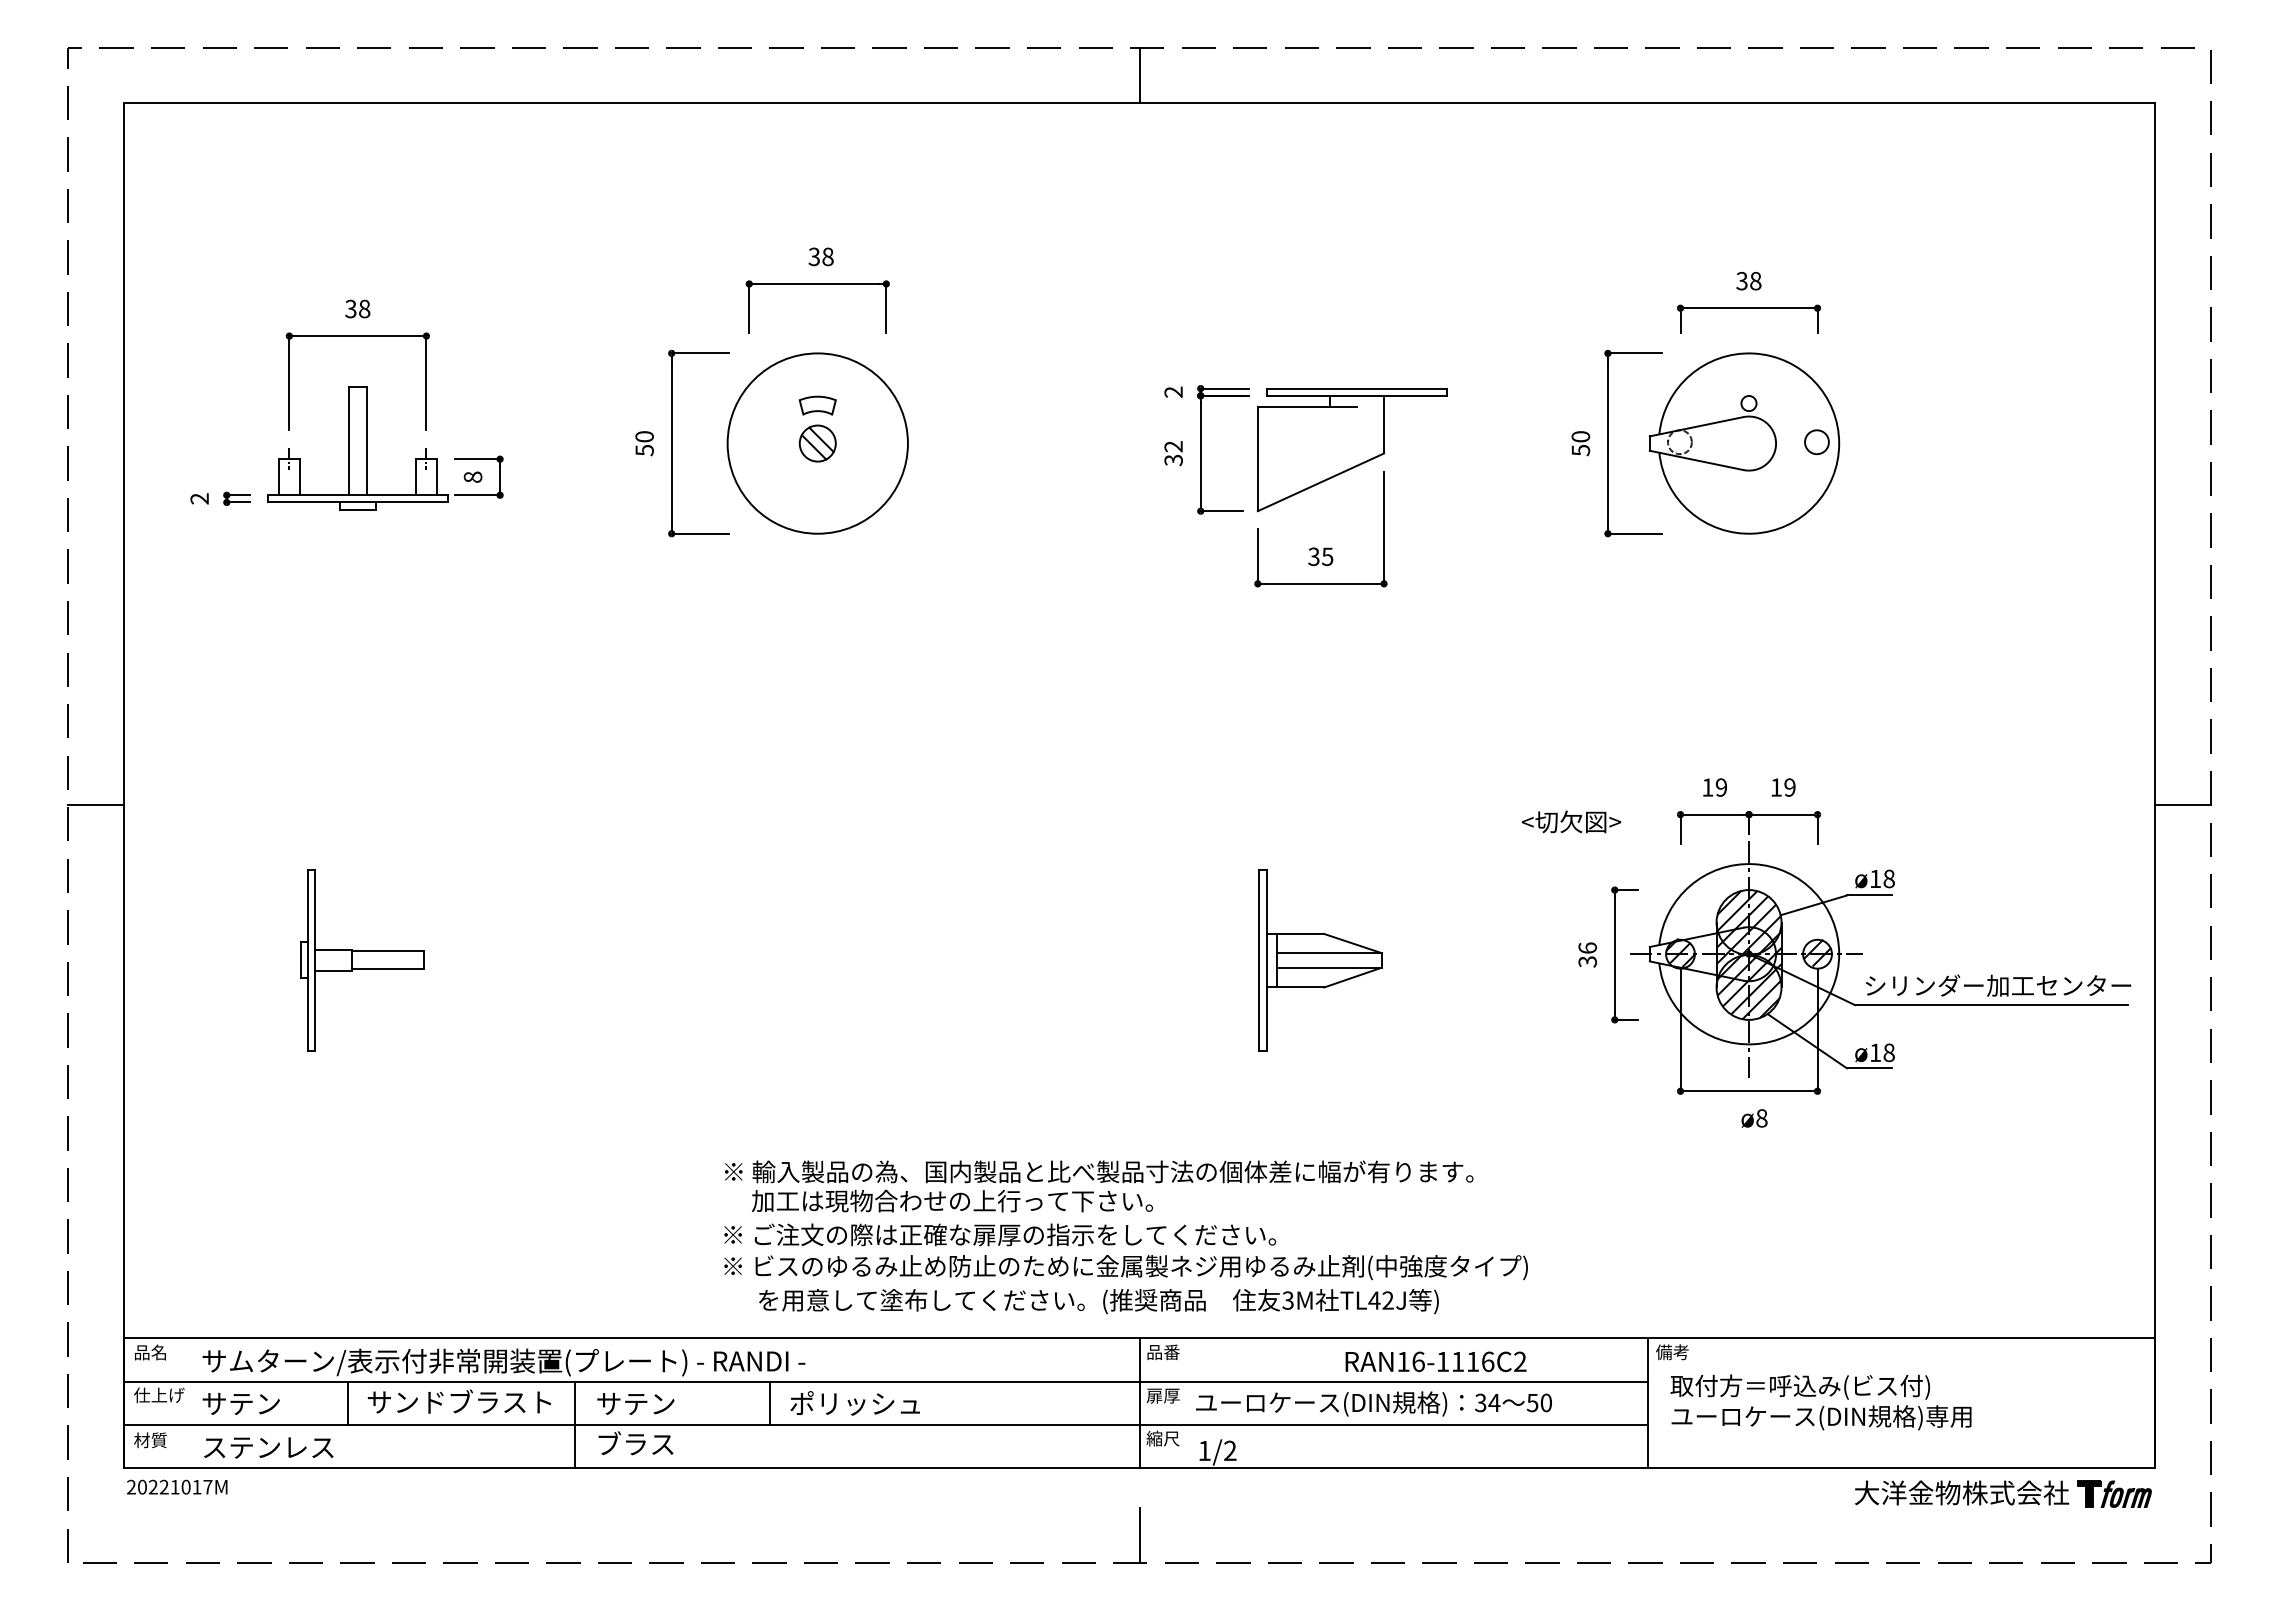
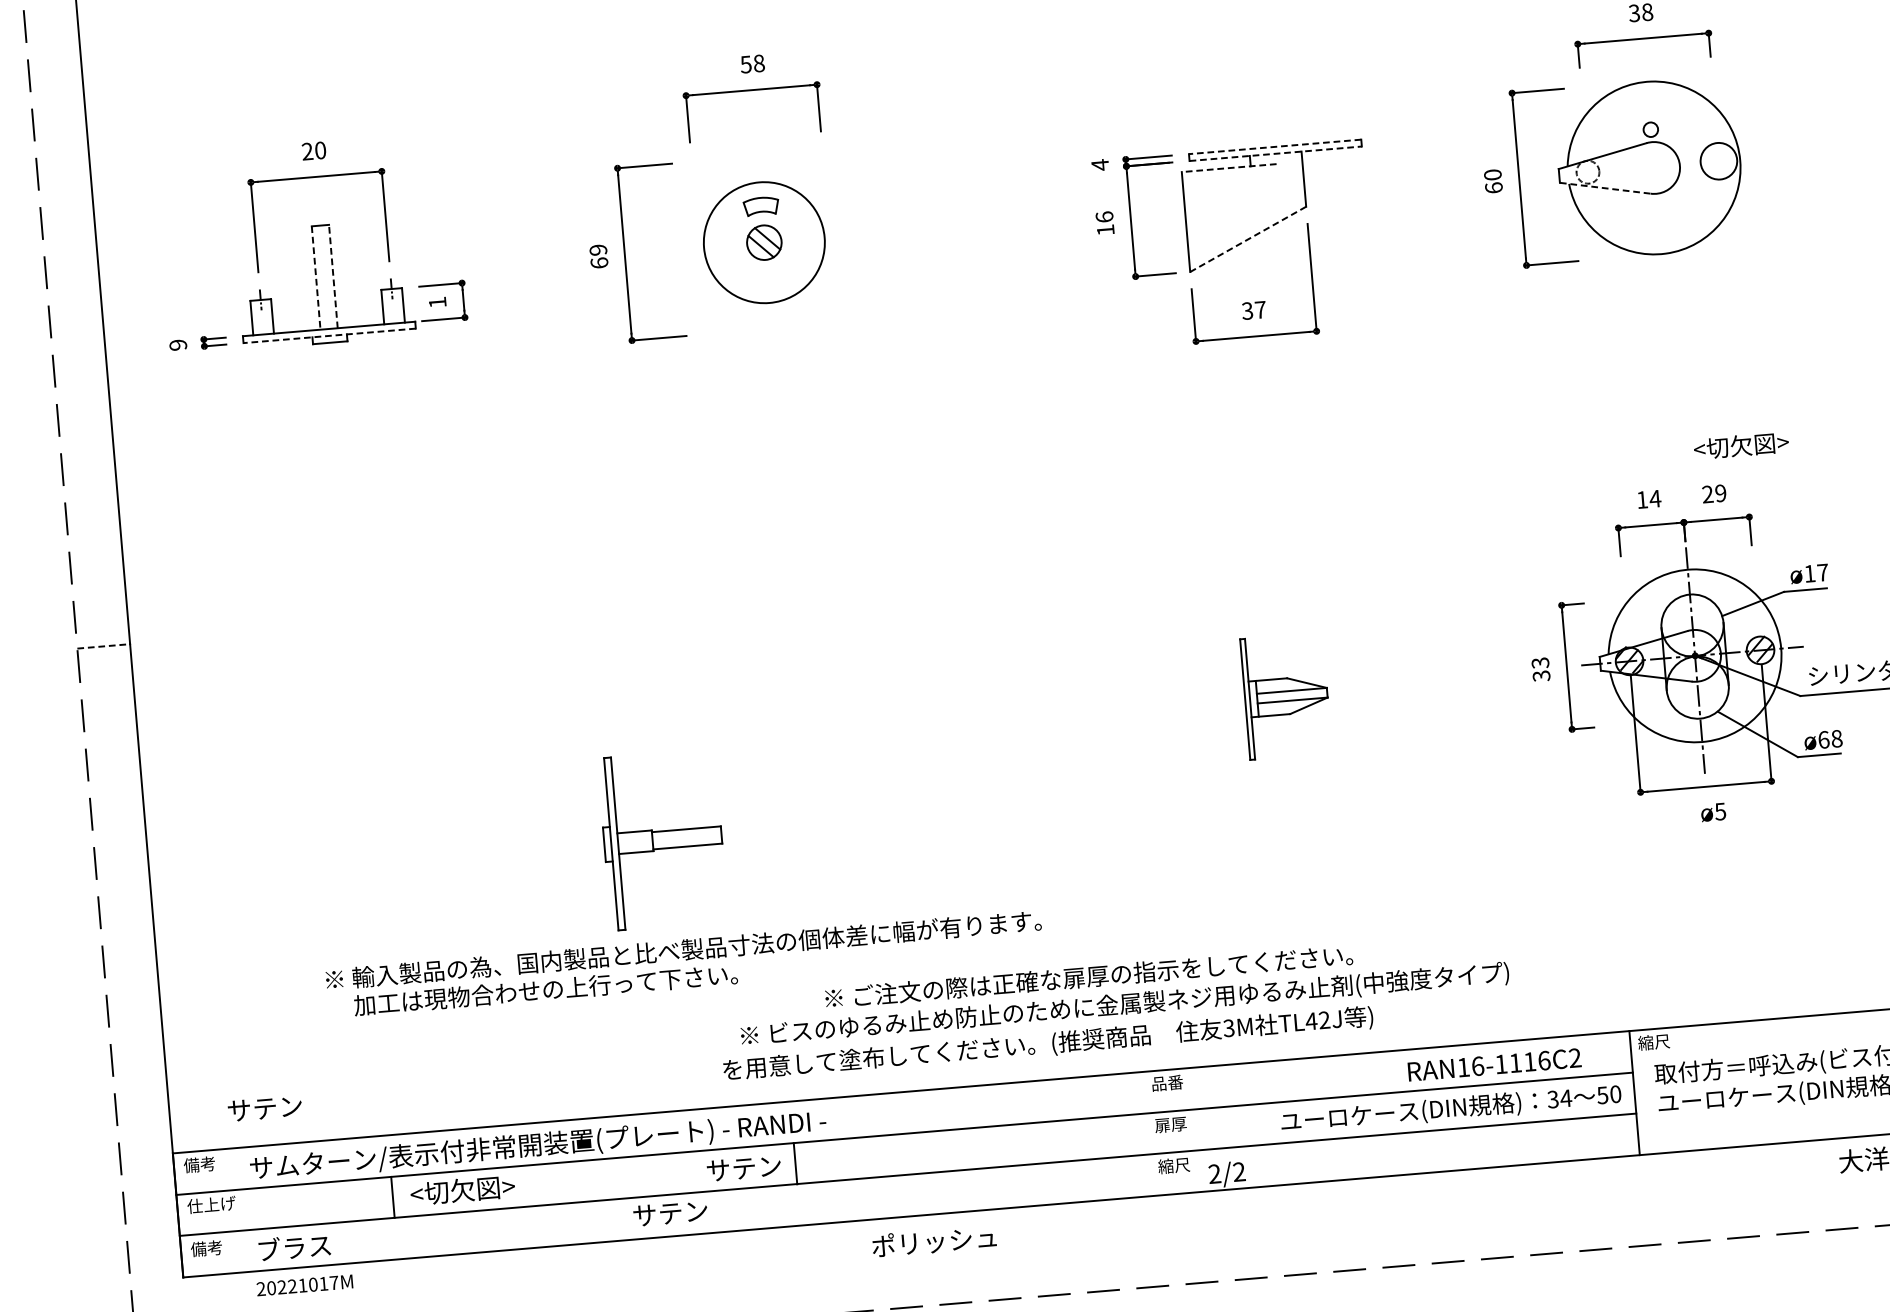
text: (814, 256) -> (746, 64), 38 -> 58
text: (357, 309) -> (313, 151), 38 -> 20
line: (1356, 388) -> (1274, 146), solid -> dashed
text: (1173, 392) -> (1100, 165), 2 -> 4
line: (1357, 395) -> (1276, 153), solid -> dashed
line: (1307, 406) -> (1229, 167), solid -> dashed
line: (366, 440) -> (332, 275), solid -> dashed
line: (348, 441) -> (315, 278), solid -> dashed
circle: (1816, 442) -> (1718, 161), size x1.6
text: (644, 443) -> (598, 256), 50 -> 69
circle: (817, 443) -> (764, 242), size x0.7
text: (1580, 450) -> (1493, 188), 50 -> 60
text: (1173, 453) -> (1105, 223), 32 -> 16
line: (1696, 460) -> (1605, 188), solid -> dashed
text: (472, 476) -> (437, 301), 8 -> 1
line: (1320, 482) -> (1247, 239), solid -> dashed
text: (199, 498) -> (178, 344), 2 -> 9
line: (357, 502) -> (329, 335), solid -> dashed
text: (1327, 556) -> (1260, 309), 35 -> 37
text: (1721, 787) -> (1655, 498), 19 -> 14
text: (1775, 787) -> (1706, 494), 19 -> 29
line: (95, 805) -> (103, 646), solid -> dashed
text: (1571, 821) -> (1741, 445), moved
text: (1888, 878) -> (1822, 572), ø18 -> ø17
text: (1587, 947) -> (1540, 662), 36 -> 33
hatch: (1748, 955) -> (1694, 657), removed
part: (362, 960) -> (663, 839), moved
part: (1320, 960) -> (1286, 696), size x0.7
text: (1875, 1052) -> (1823, 739), ø18 -> ø68
text: (1761, 1118) -> (1720, 811), ø8 -> ø5
text: (1099, 1186) -> (685, 964), moved
text: (999, 1234) -> (1088, 976), moved
text: (1098, 1301) -> (1047, 1044), moved
text: (150, 1352) -> (199, 1164), 品名 -> 備考
text: (1672, 1352) -> (1653, 1042), 備考 -> 縮尺
text: (1435, 1361) -> (1494, 1064), moved
text: (459, 1401) -> (498, 1186), サンドブラスト -> <切欠図>
text: (240, 1403) -> (264, 1108), moved
text: (635, 1403) -> (743, 1168), moved
text: (854, 1403) -> (933, 1241), moved
line: (1139, 1403) -> (1148, 1134), removed
text: (1373, 1403) -> (1450, 1108), moved
line: (575, 1424) -> (611, 1199), removed
text: (150, 1440) -> (206, 1248), 材質 -> 備考
text: (635, 1443) -> (670, 1212), ブラス -> サテン
text: (268, 1446) -> (320, 1244), ステンレス -> ブラス
text: (1204, 1450) -> (1214, 1173), 1/2 -> 2/2
text: (177, 1486) -> (305, 1284), moved
line: (1139, 1534) -> (1159, 1259), removed

